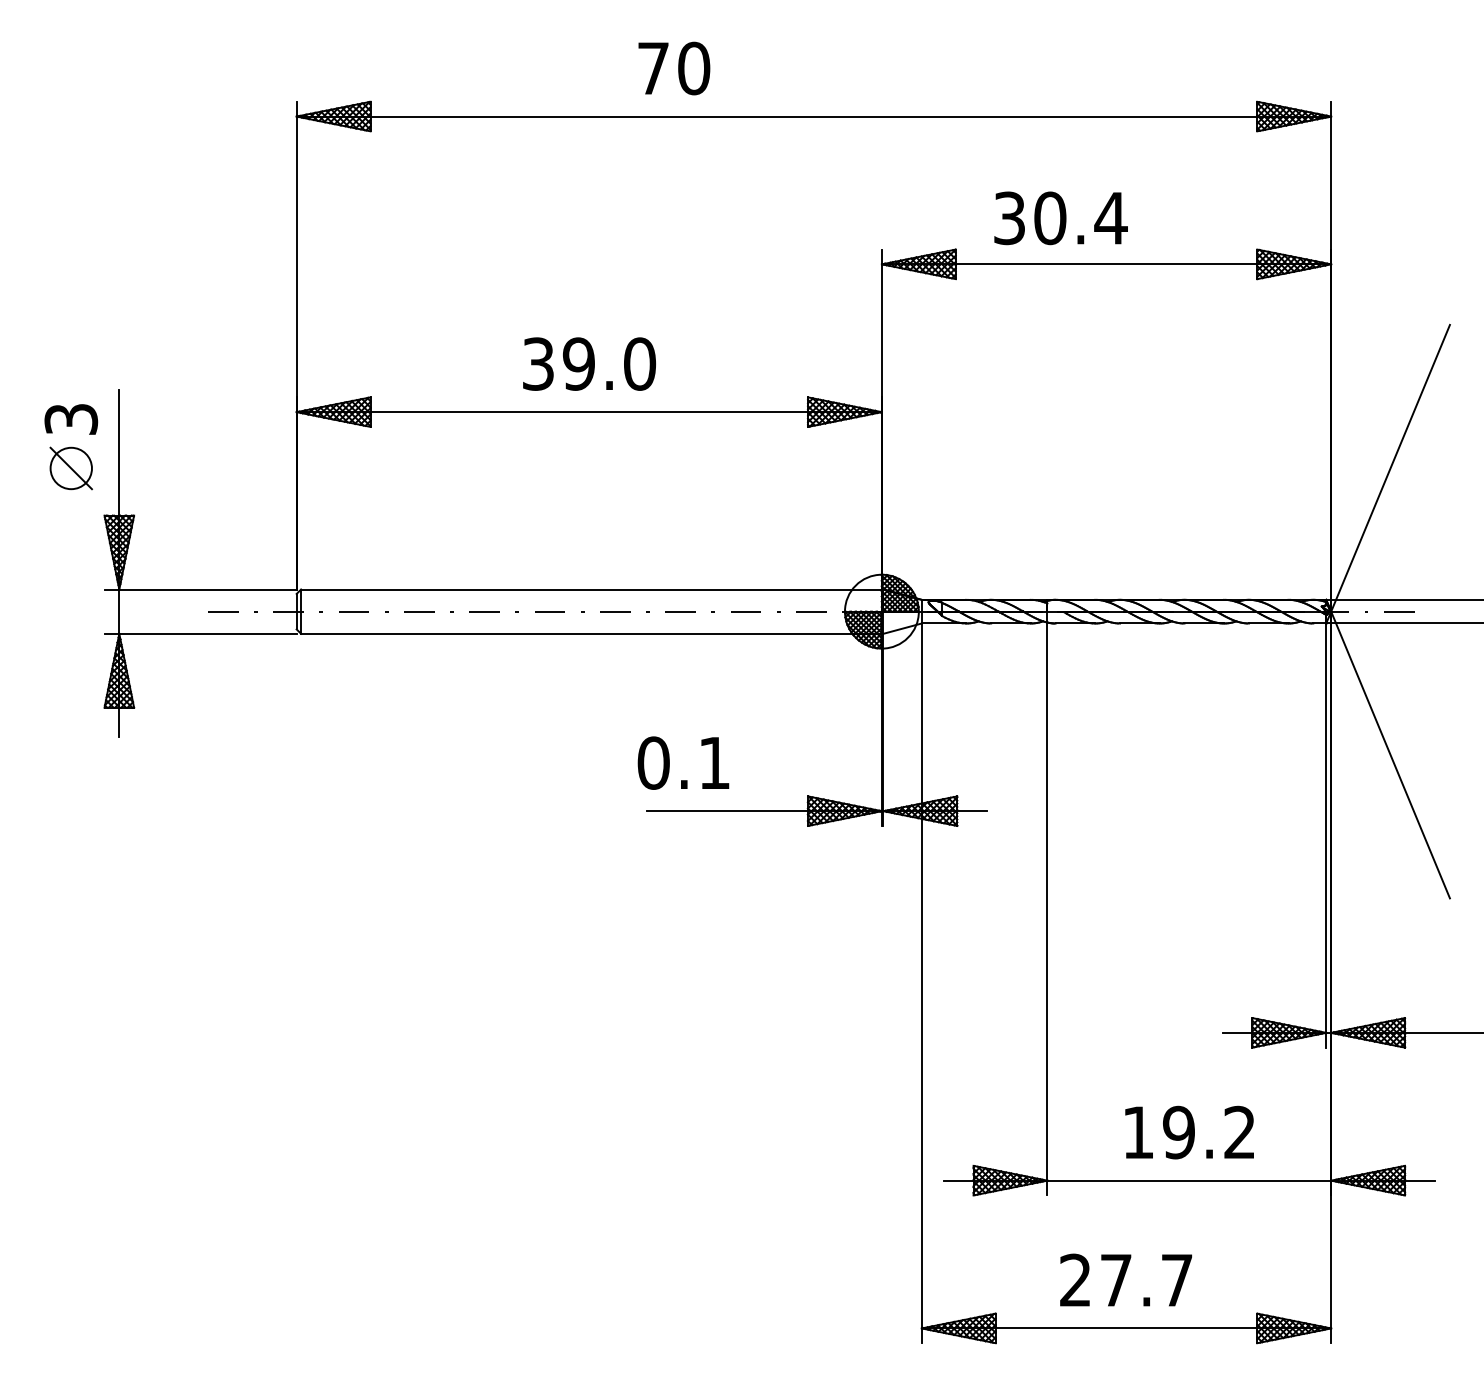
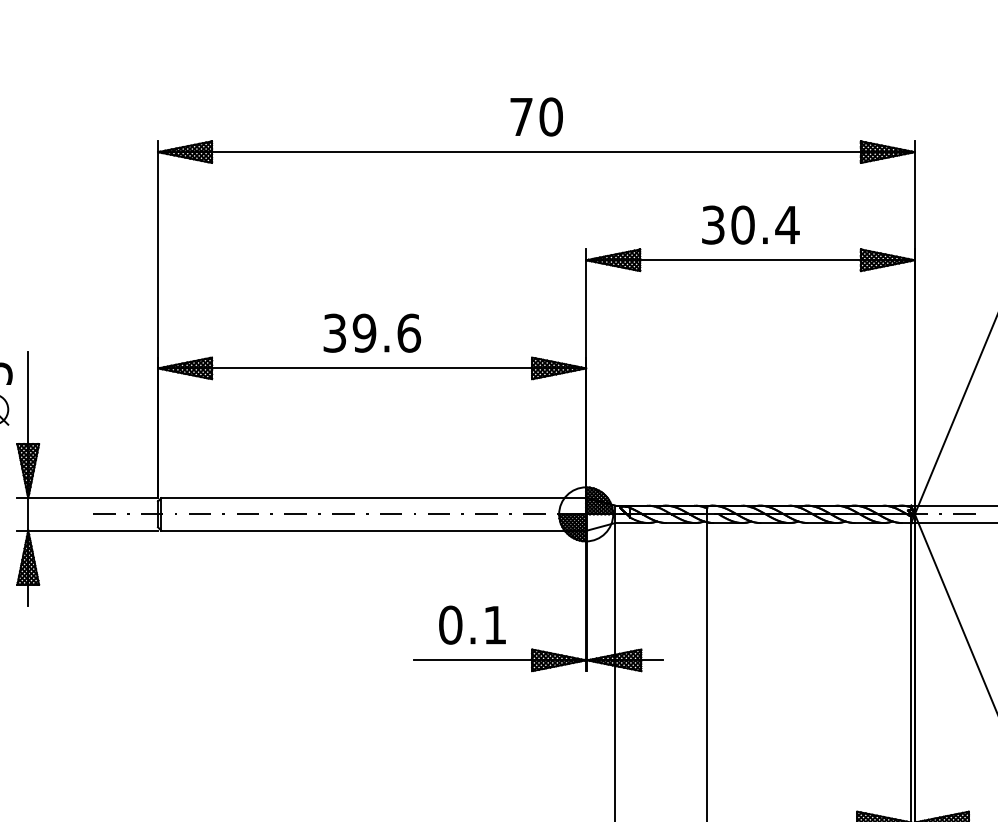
text: (674, 68) -> (536, 116), moved
text: (1060, 218) -> (750, 225), moved
text: (640, 363) -> (409, 332), 39.0 -> 39.6
text: (683, 762) -> (472, 624), moved

